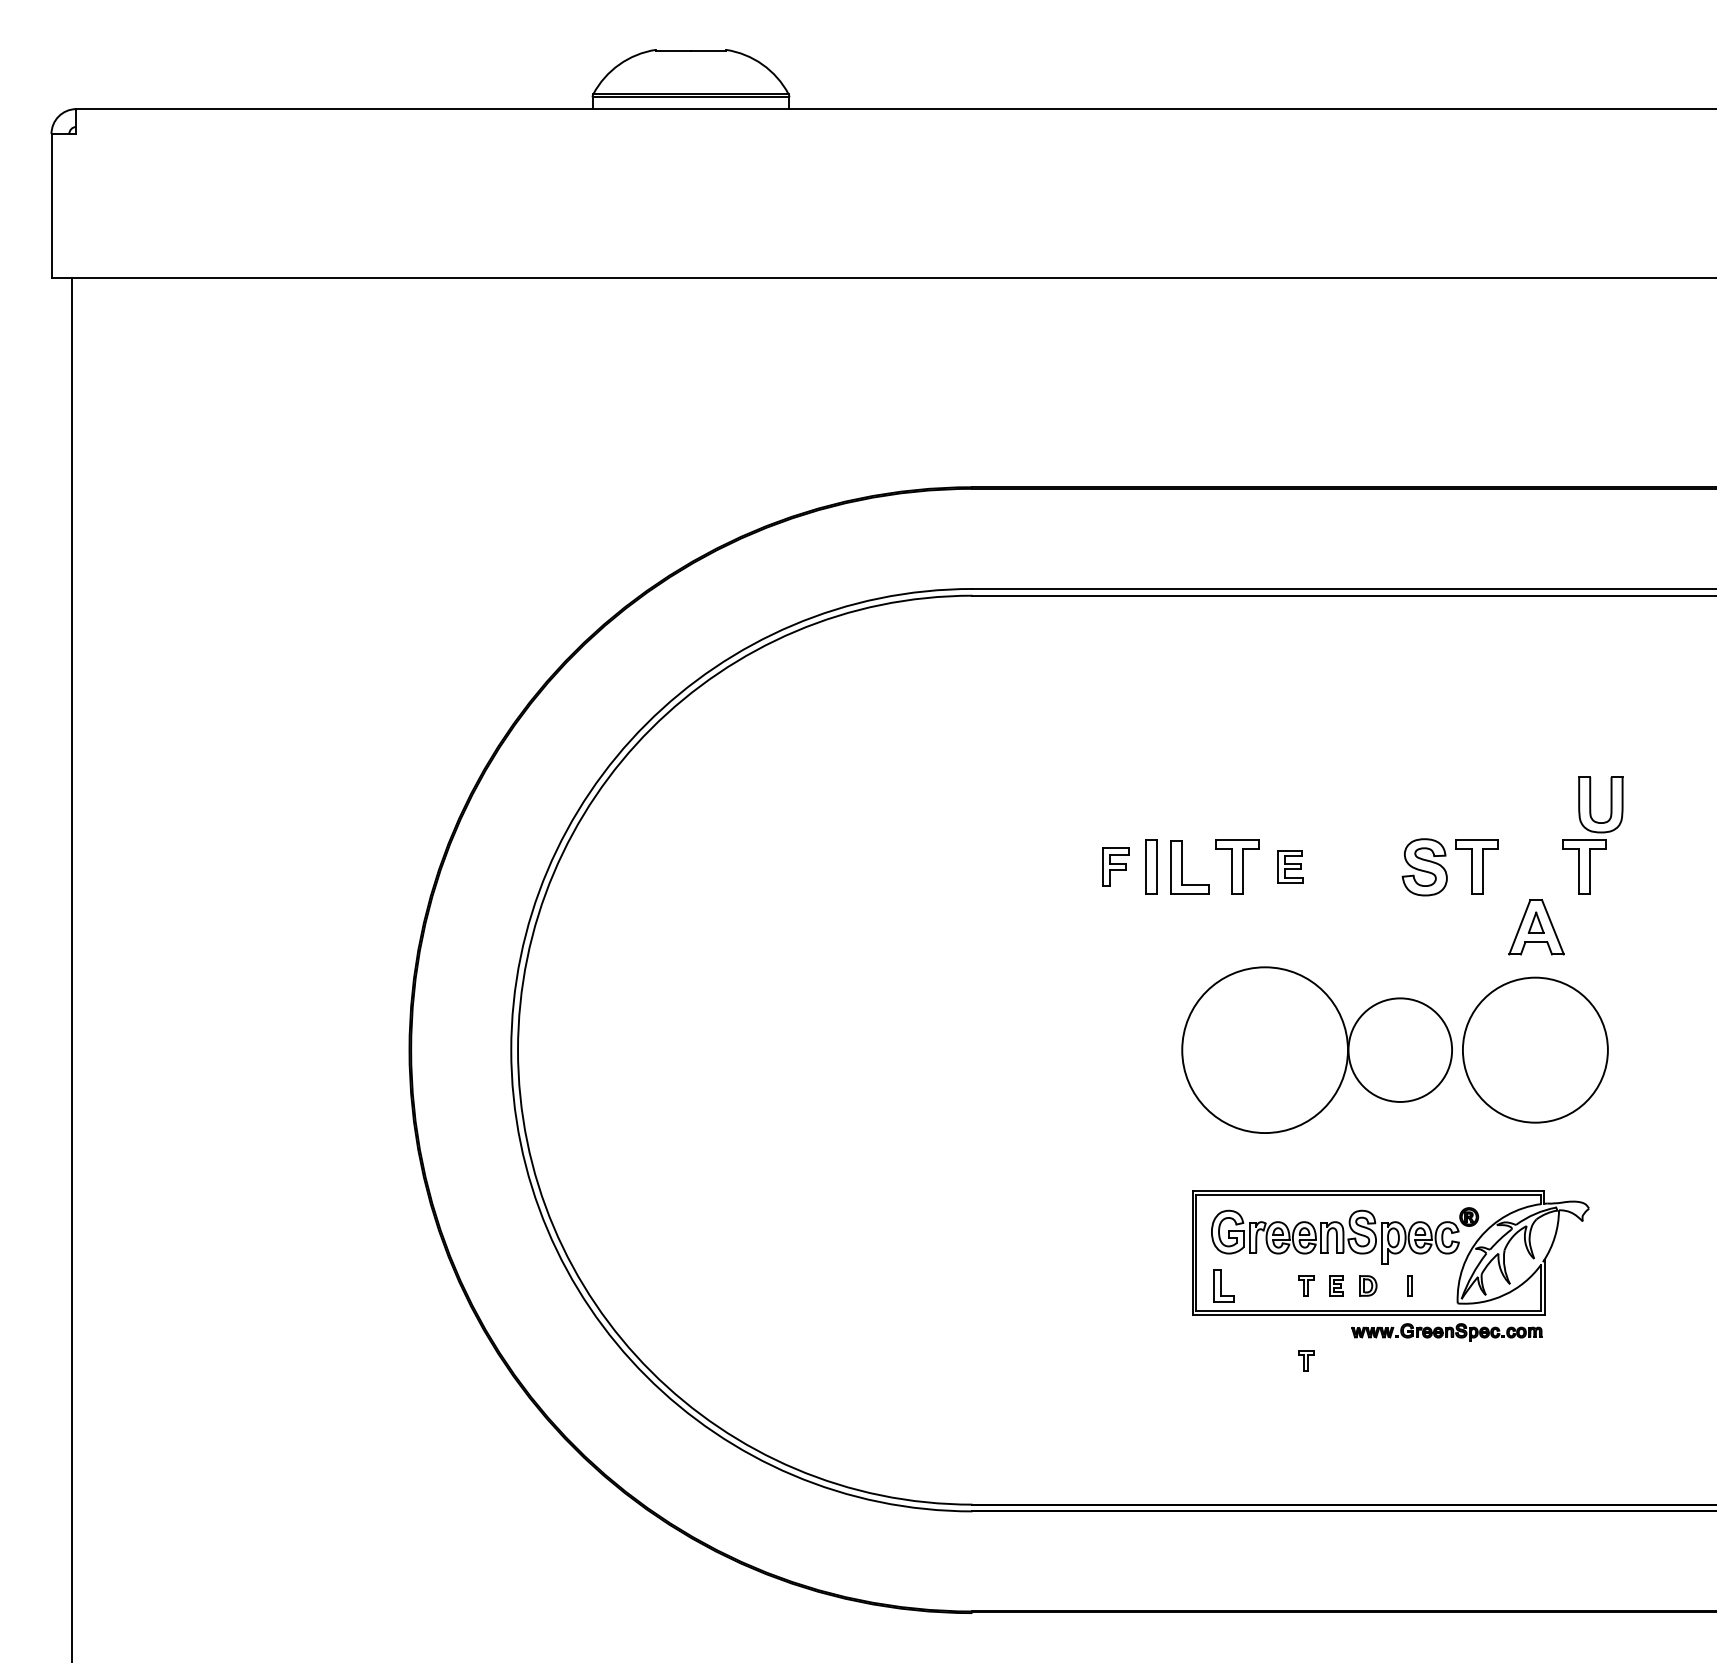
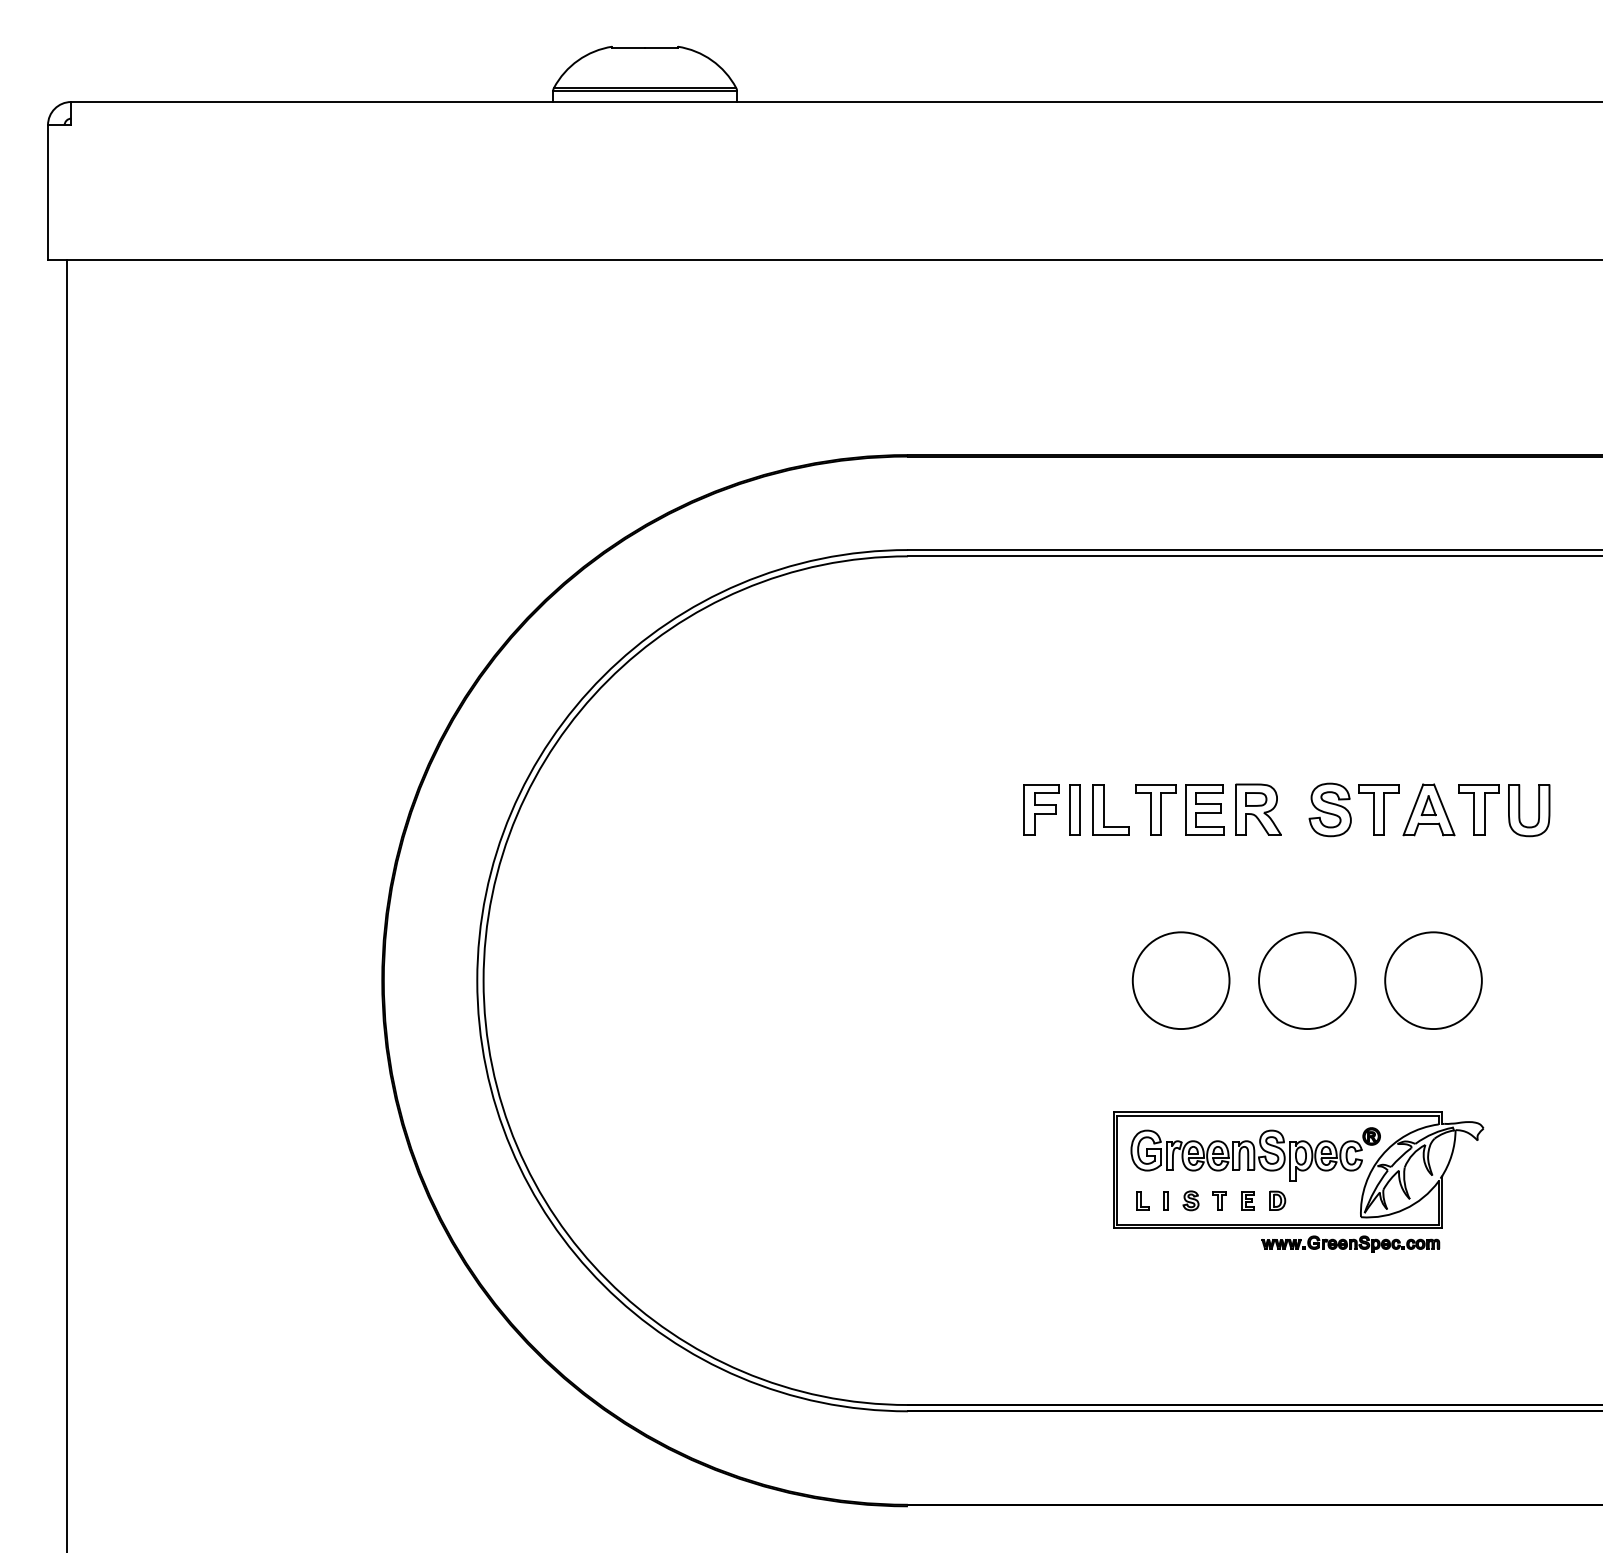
part: (1591, 804) -> (1520, 810), moved
part: (1115, 866) -> (1041, 809), size x1.43
part: (1290, 866) -> (1204, 809), size x1.67
part: (1347, 866) -> (1258, 809), added
part: (1536, 927) -> (1428, 810), moved
circle: (1264, 1049) -> (1180, 980), size x0.62
circle: (1535, 1049) -> (1433, 980), size x0.71
part: (1223, 1285) -> (1142, 1200), size x0.62
part: (1275, 1285) -> (1190, 1200), added
part: (1409, 1285) -> (1165, 1200), moved
part: (1306, 1360) -> (1219, 1270), removed

